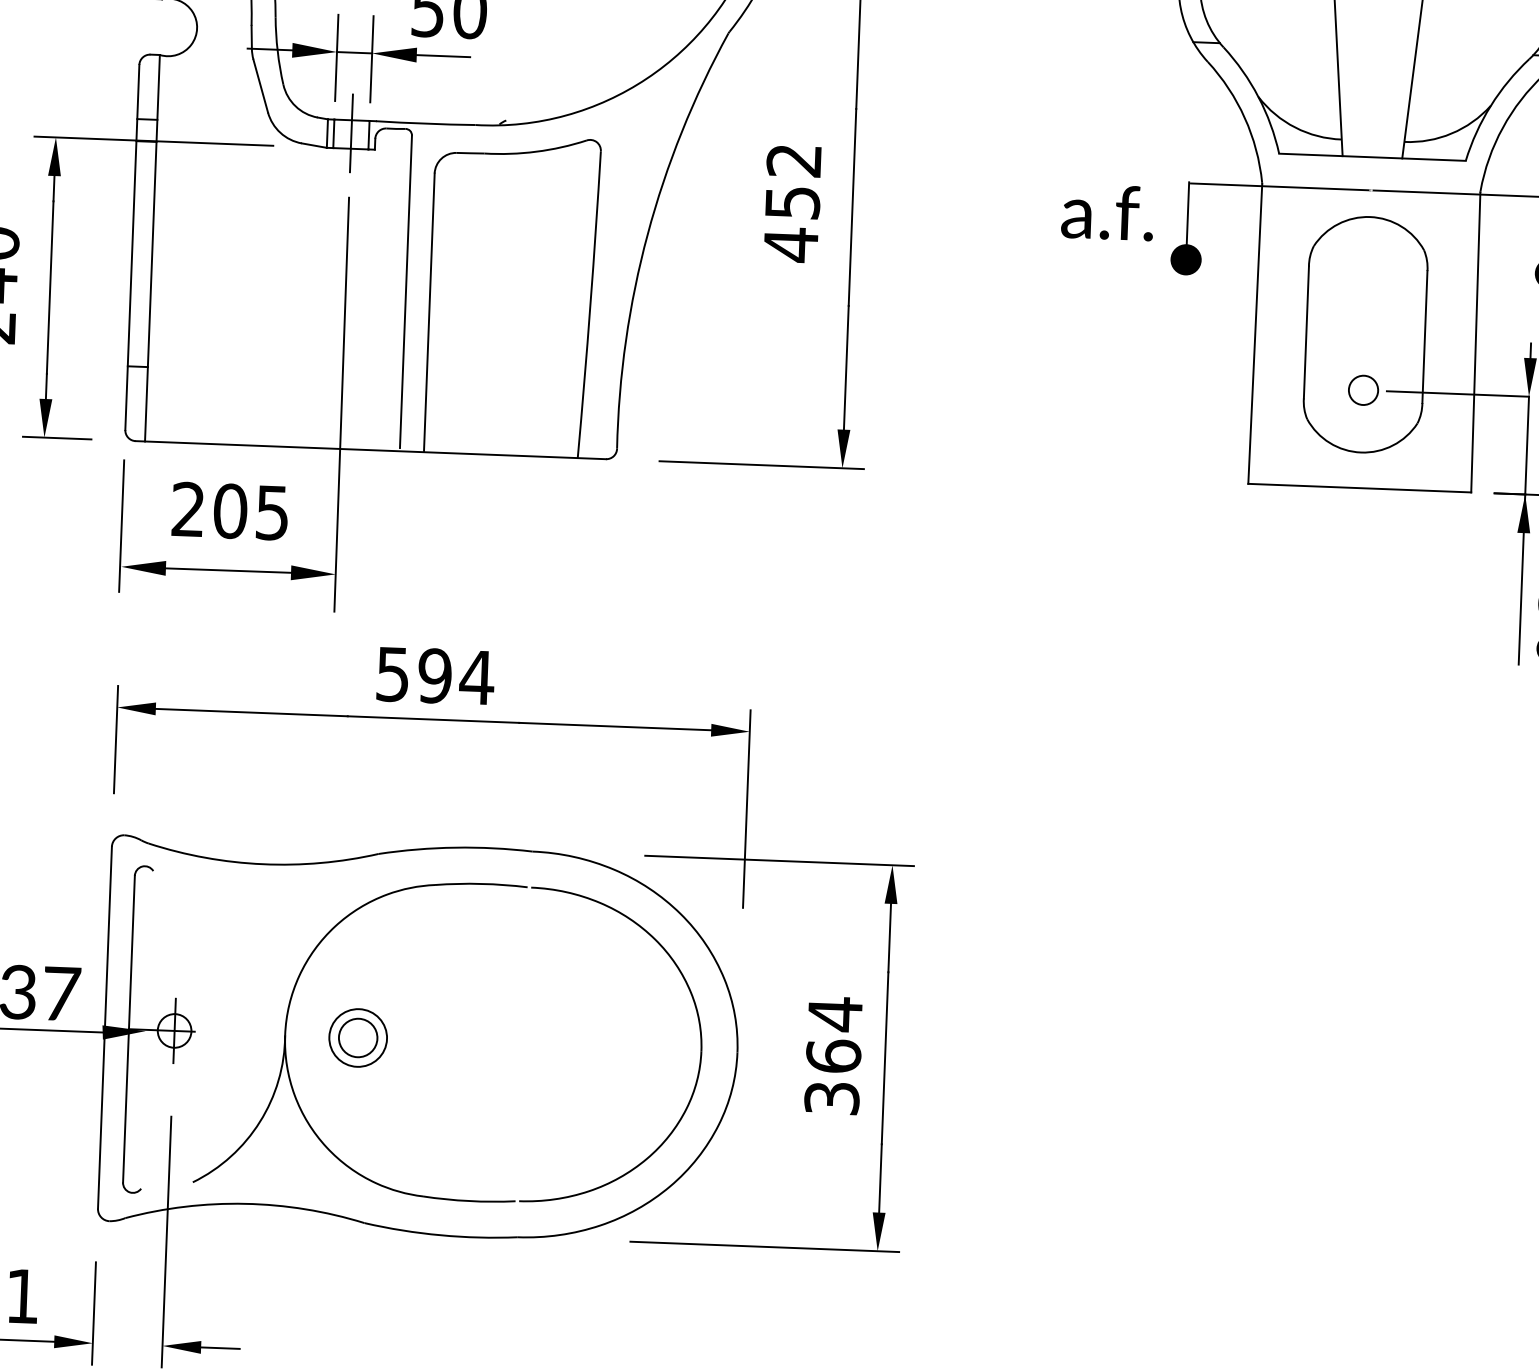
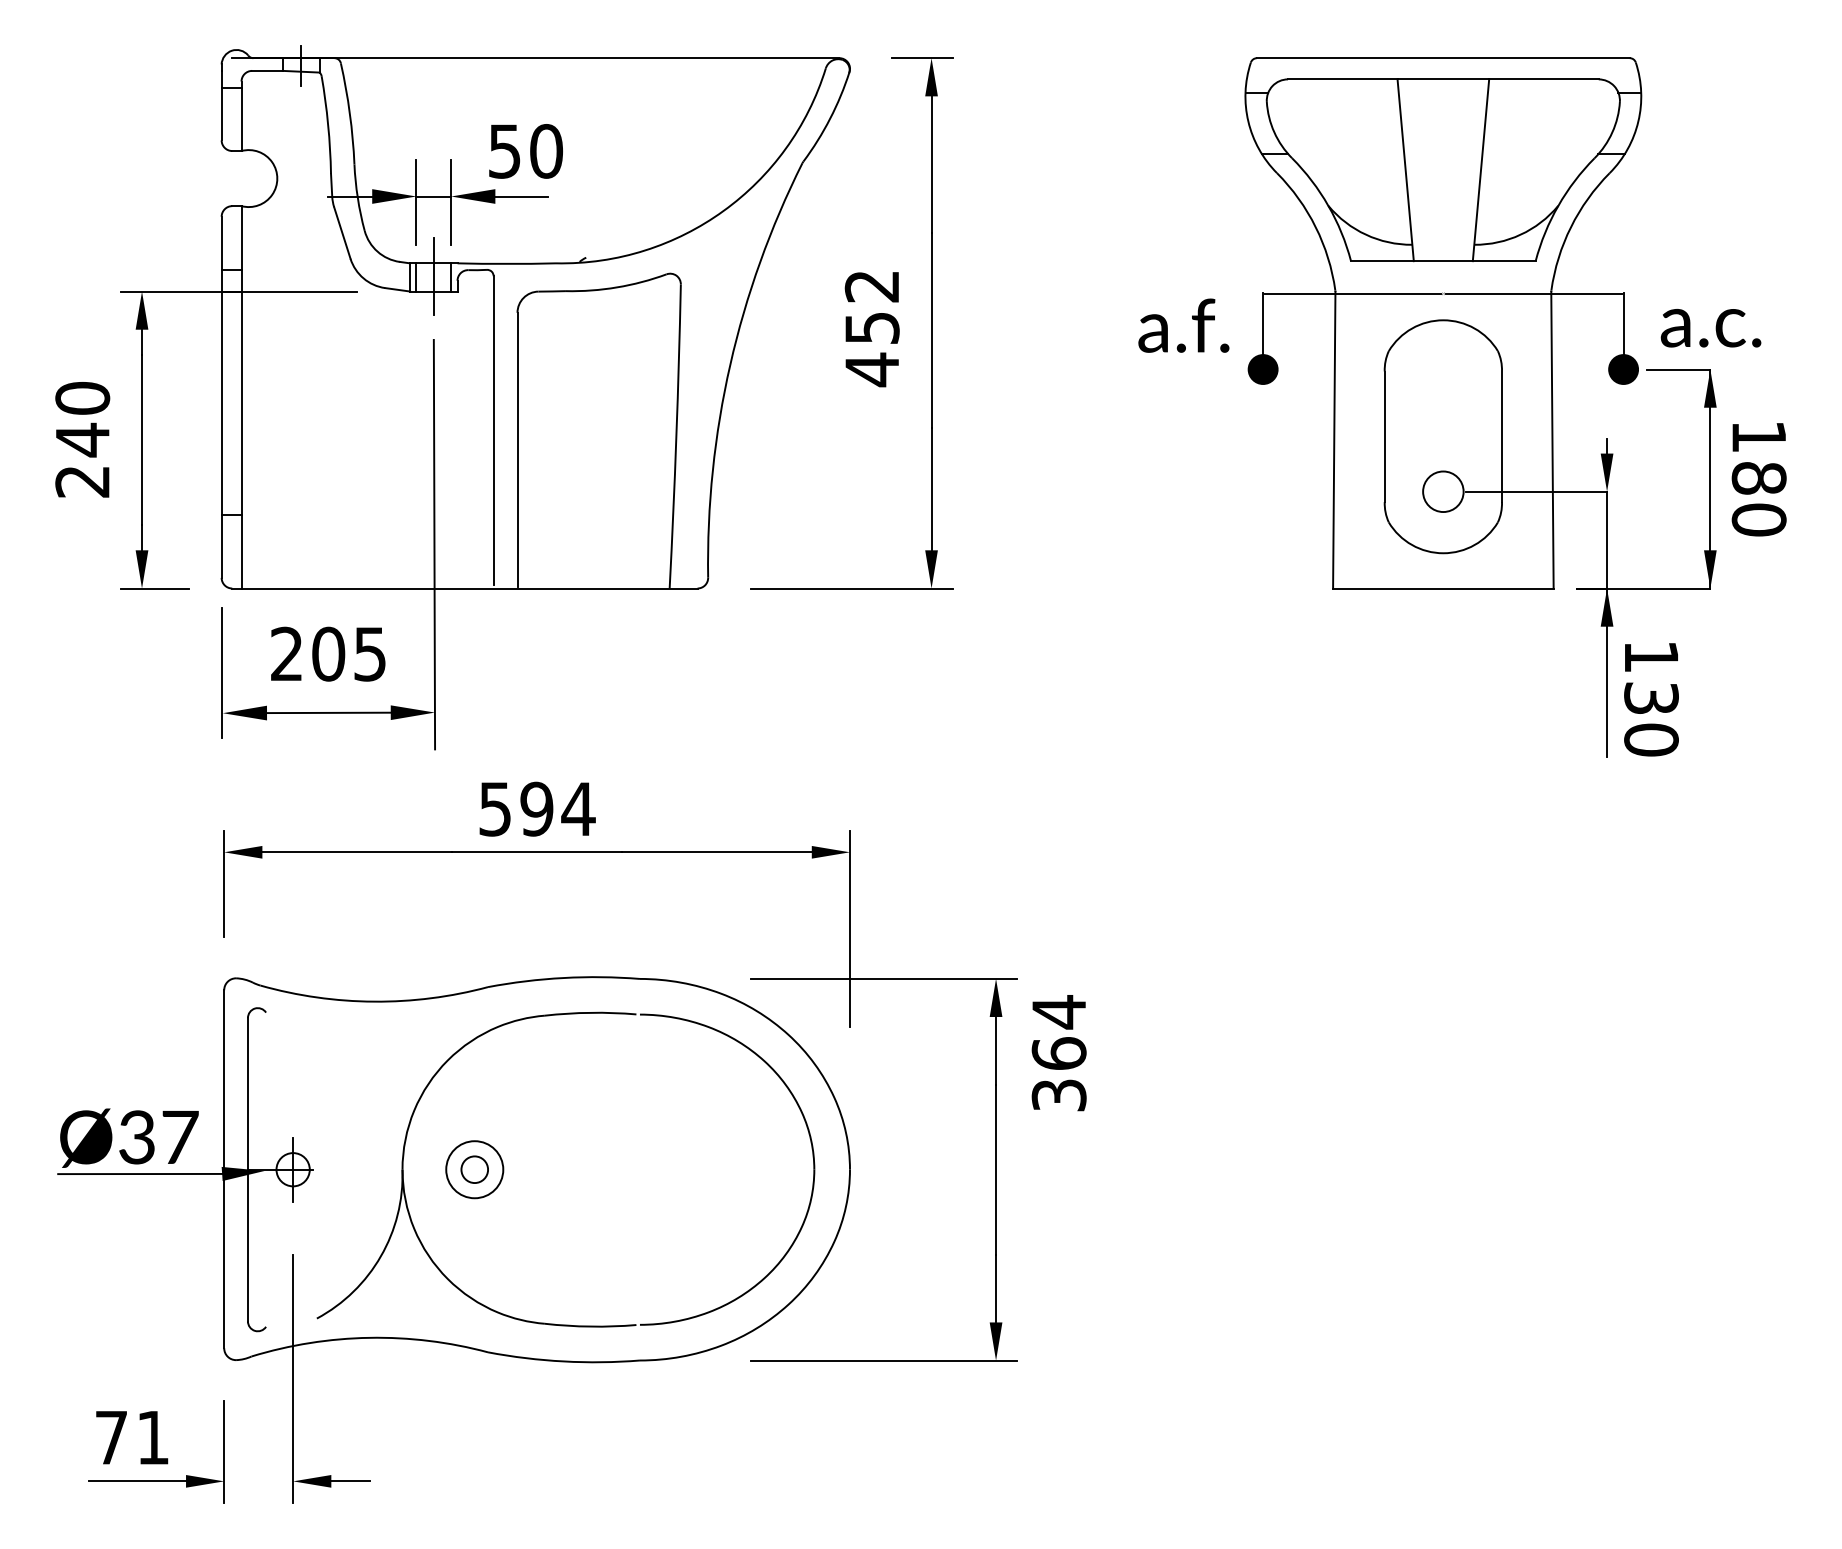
circle: (1362, 390) -> (1442, 491), size x1.4
circle: (357, 1037) -> (474, 1169), size x0.7
text: (832, 1056) -> (1058, 1053), moved

